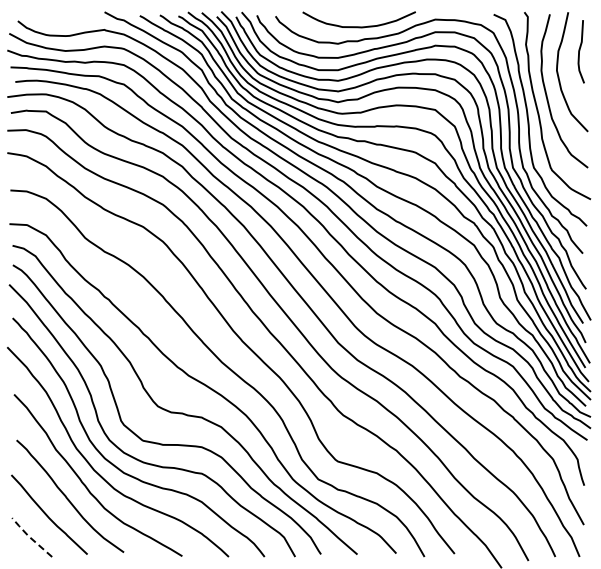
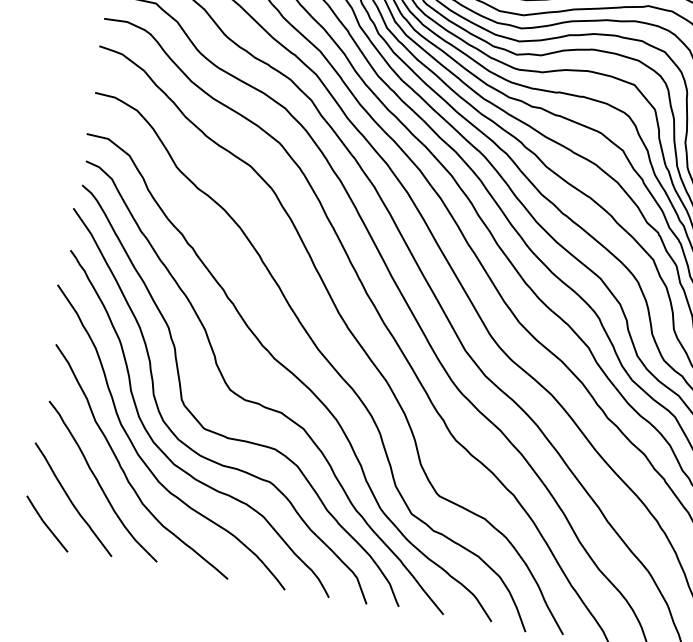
line: (29, 537) -> (44, 523), dashed -> solid

